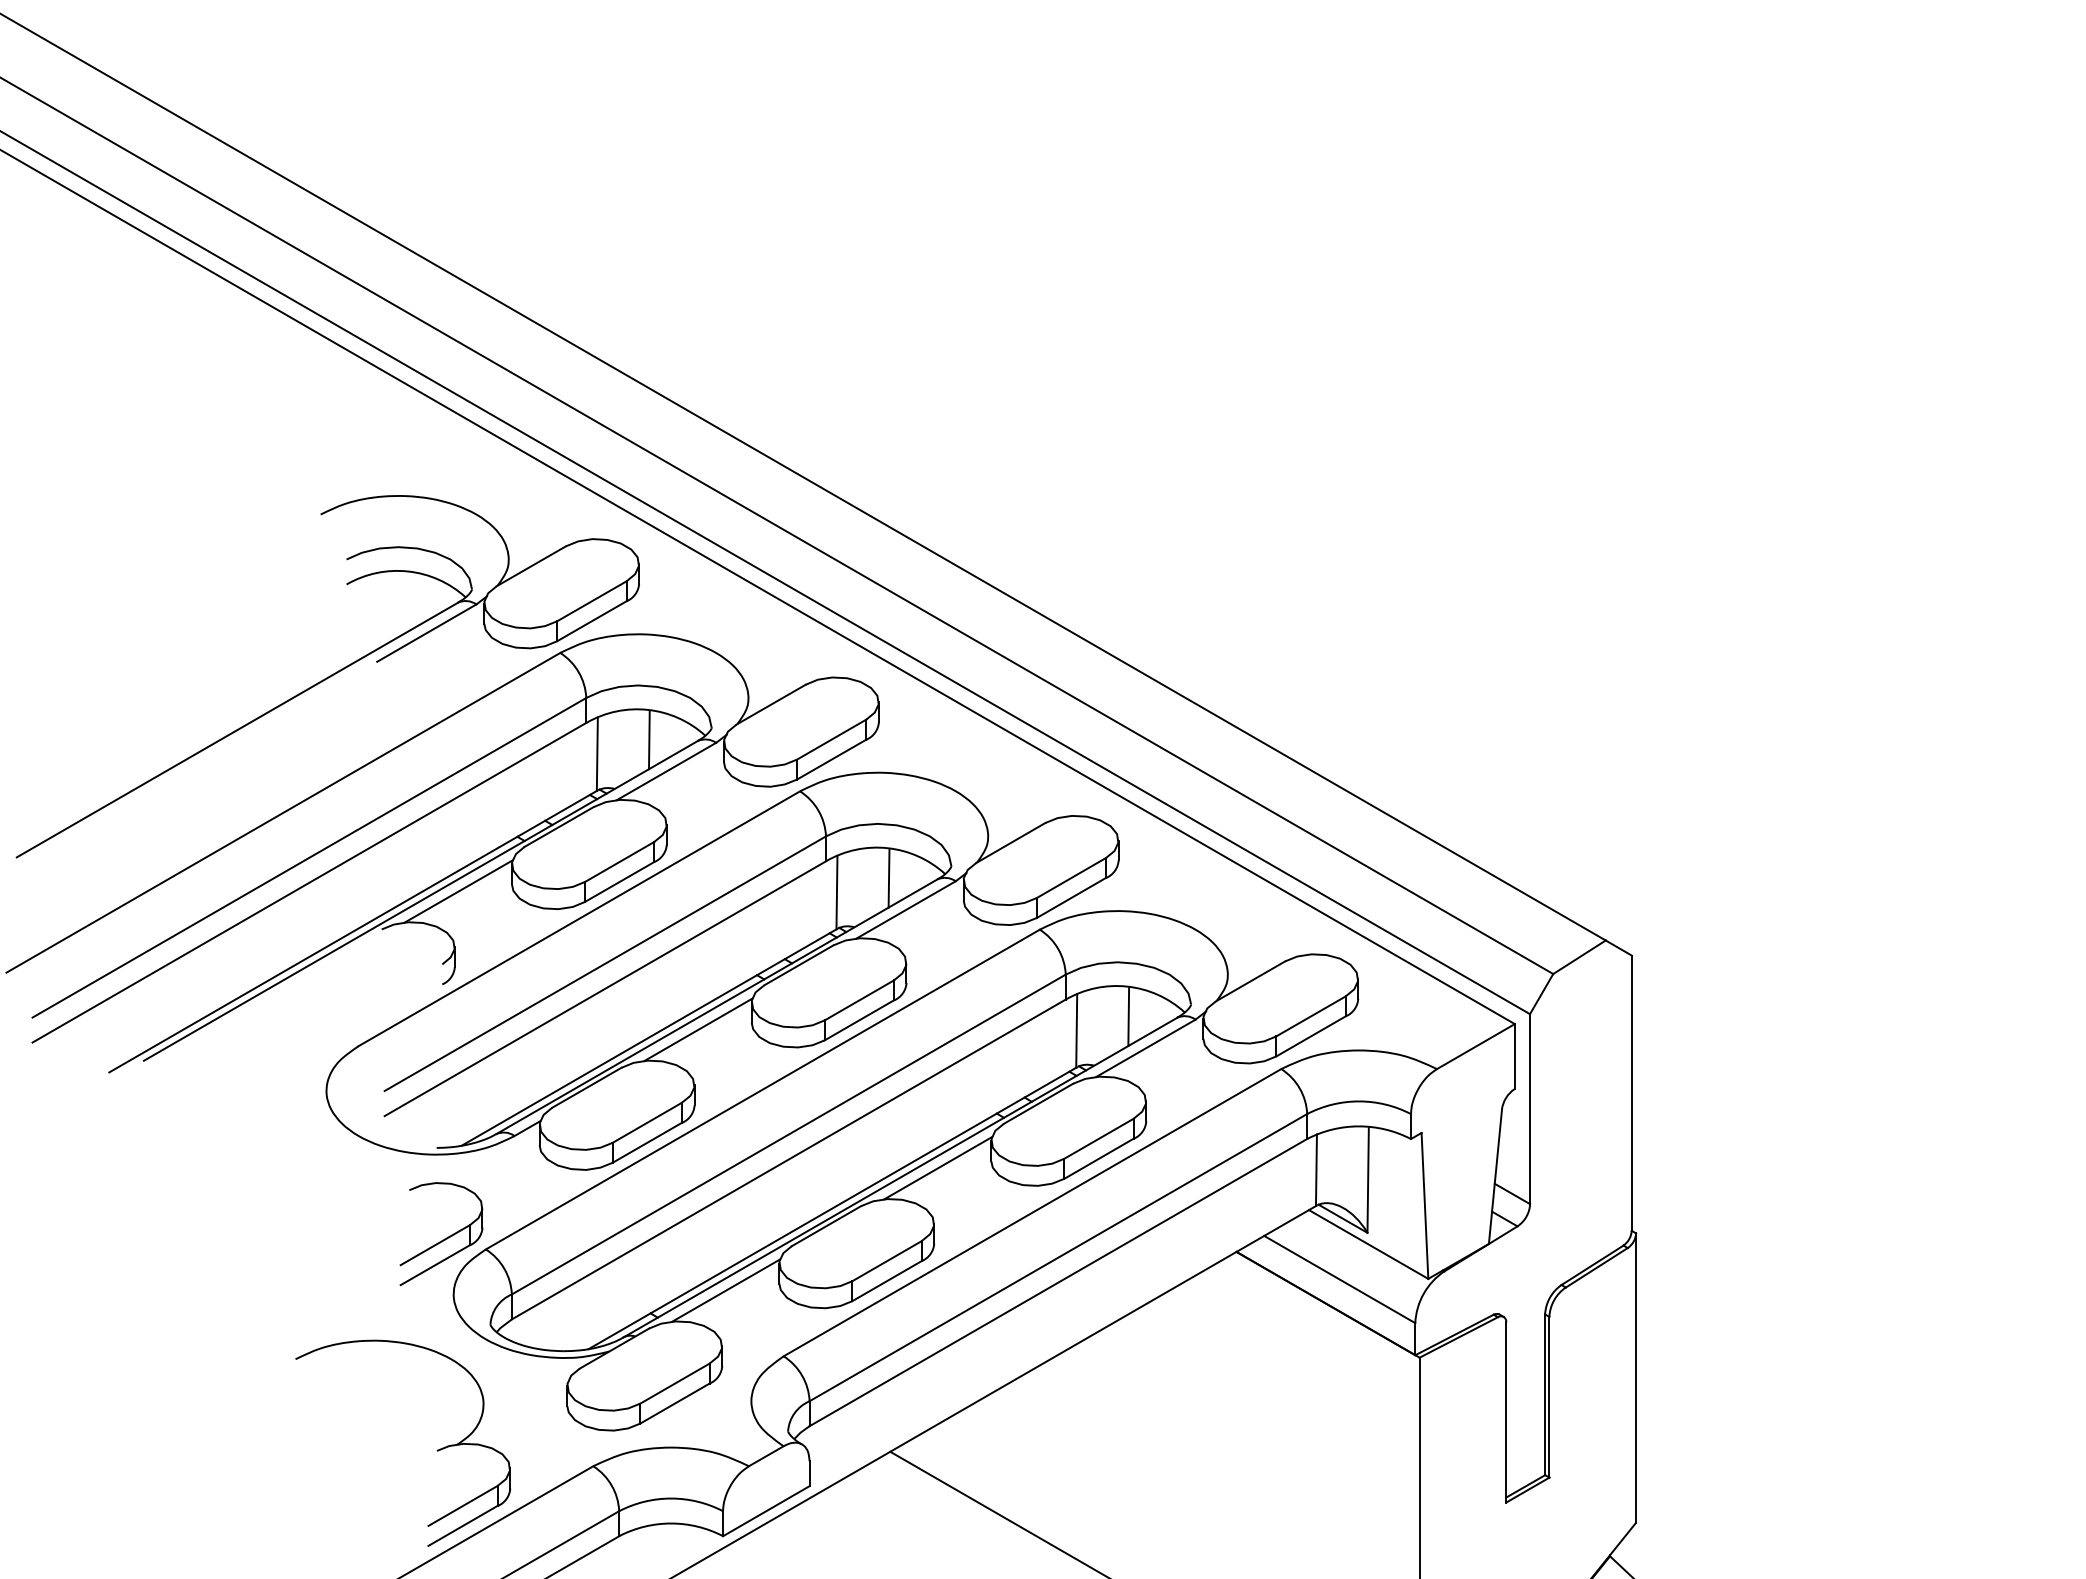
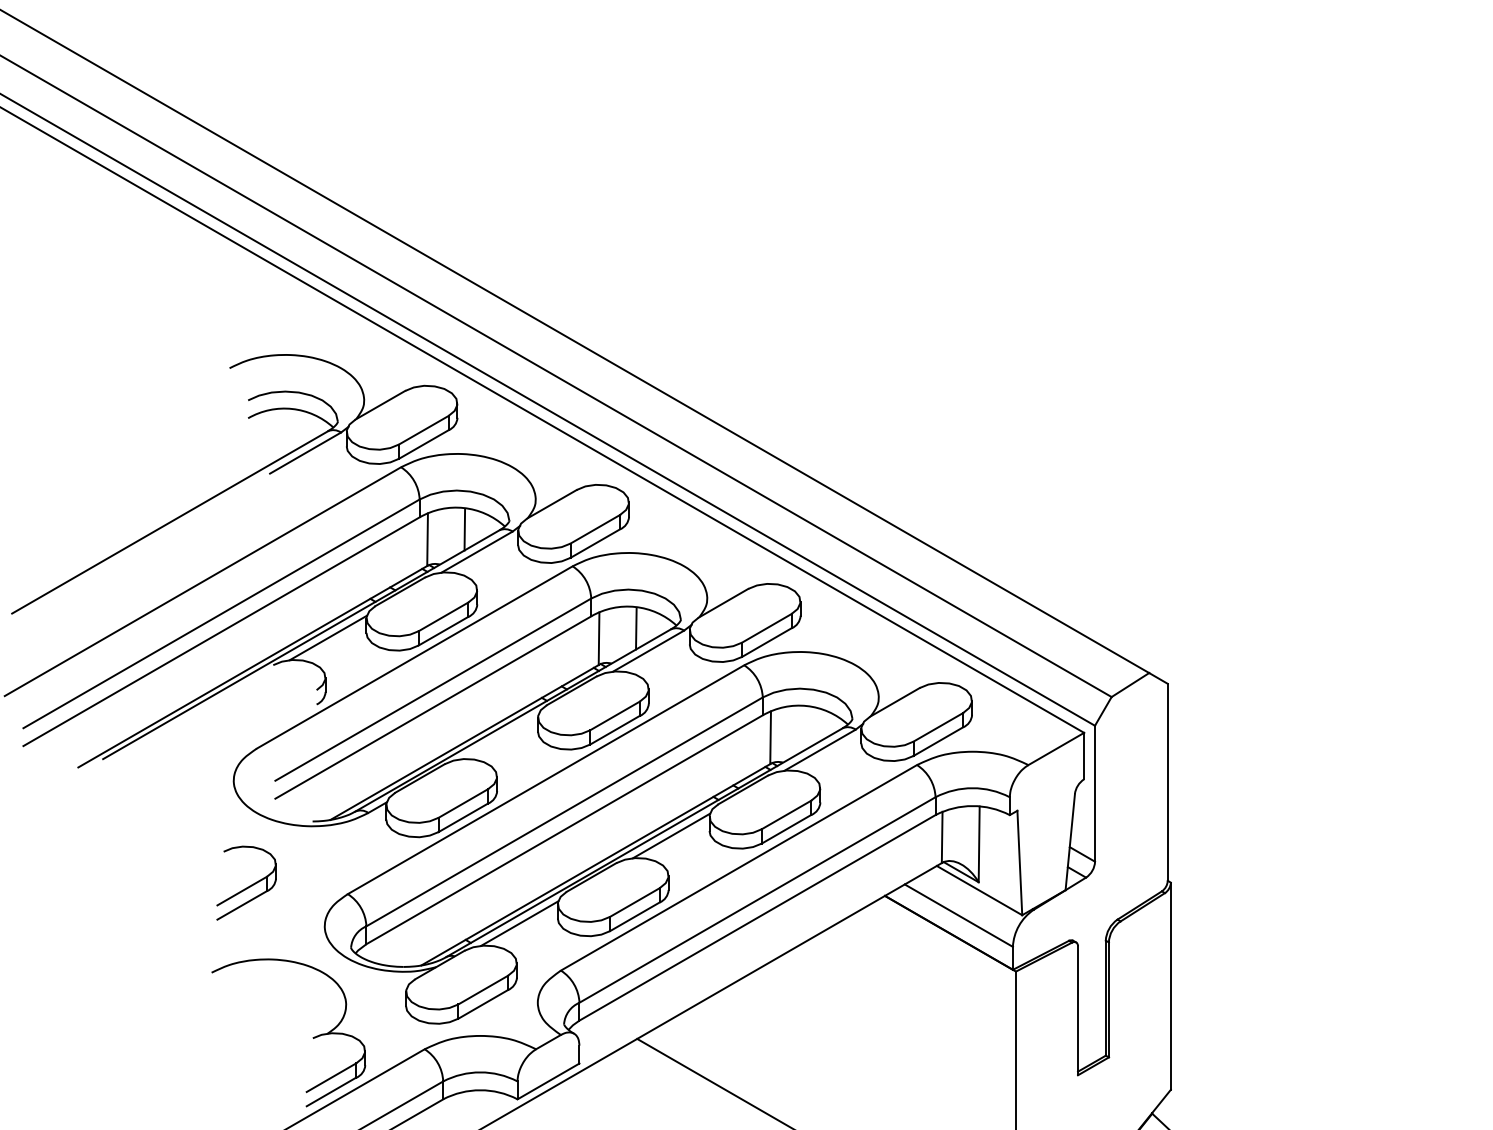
line: (1128, 1016) -> (807, 727), removed
line: (698, 1029) -> (499, 736), removed
part: (441, 1234) -> (246, 883), moved

